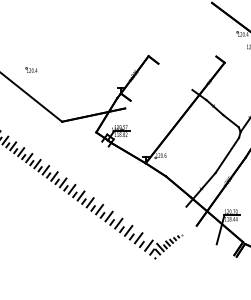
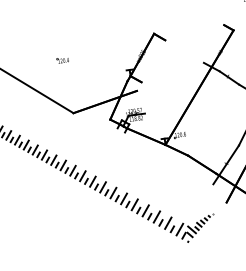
part: (31, 69) -> (62, 59), moved

